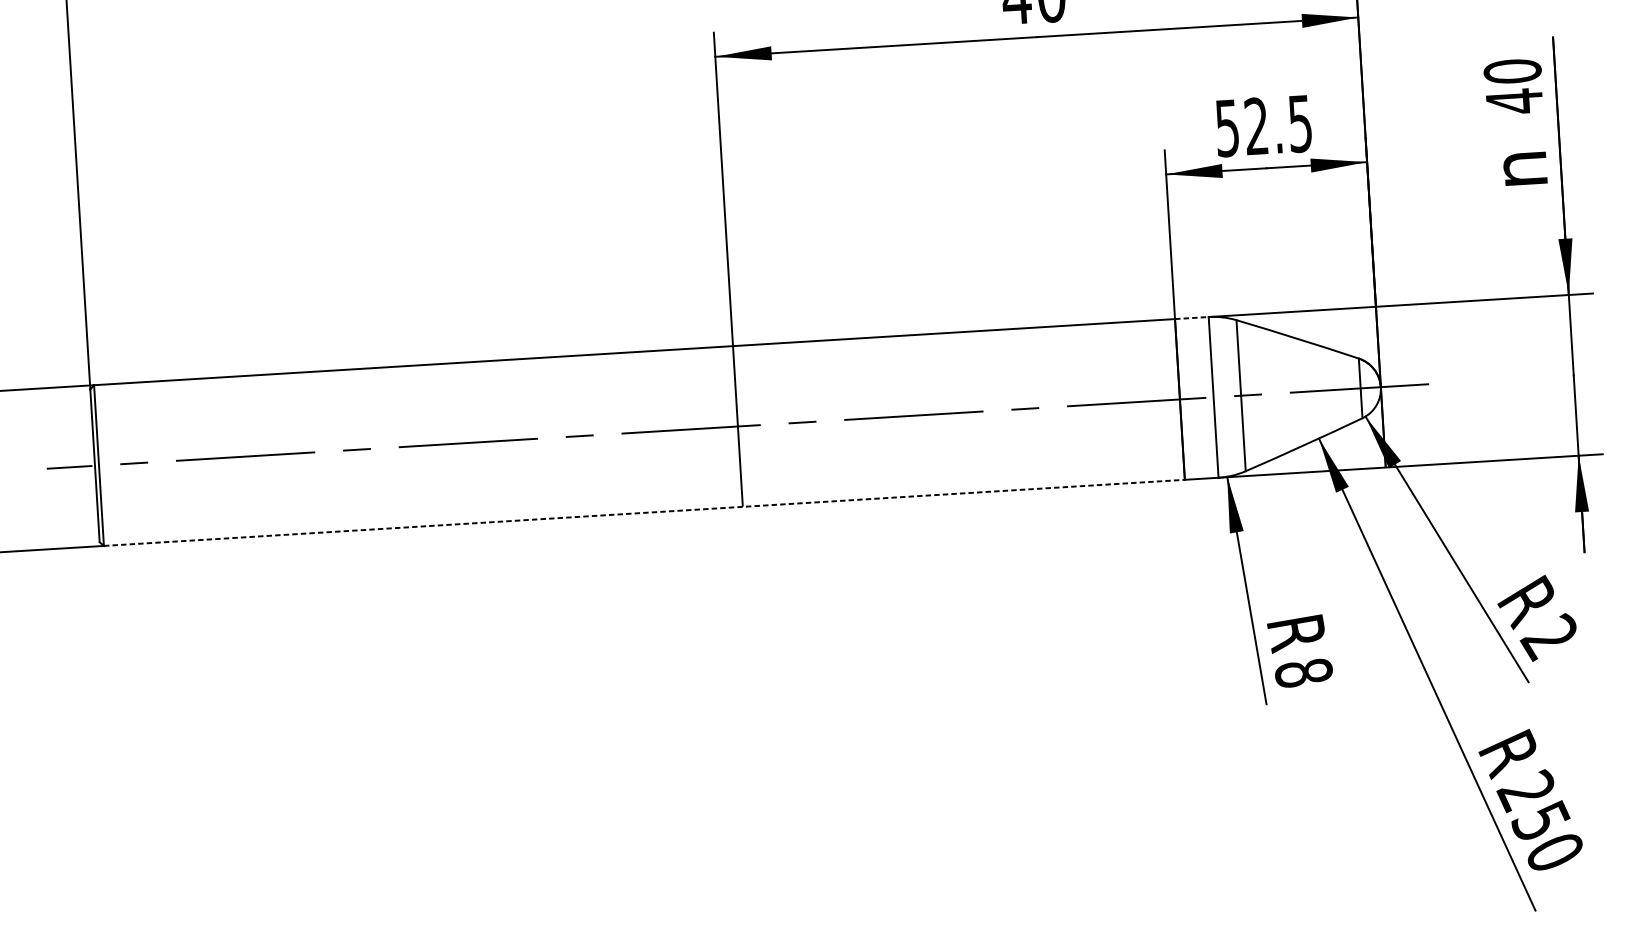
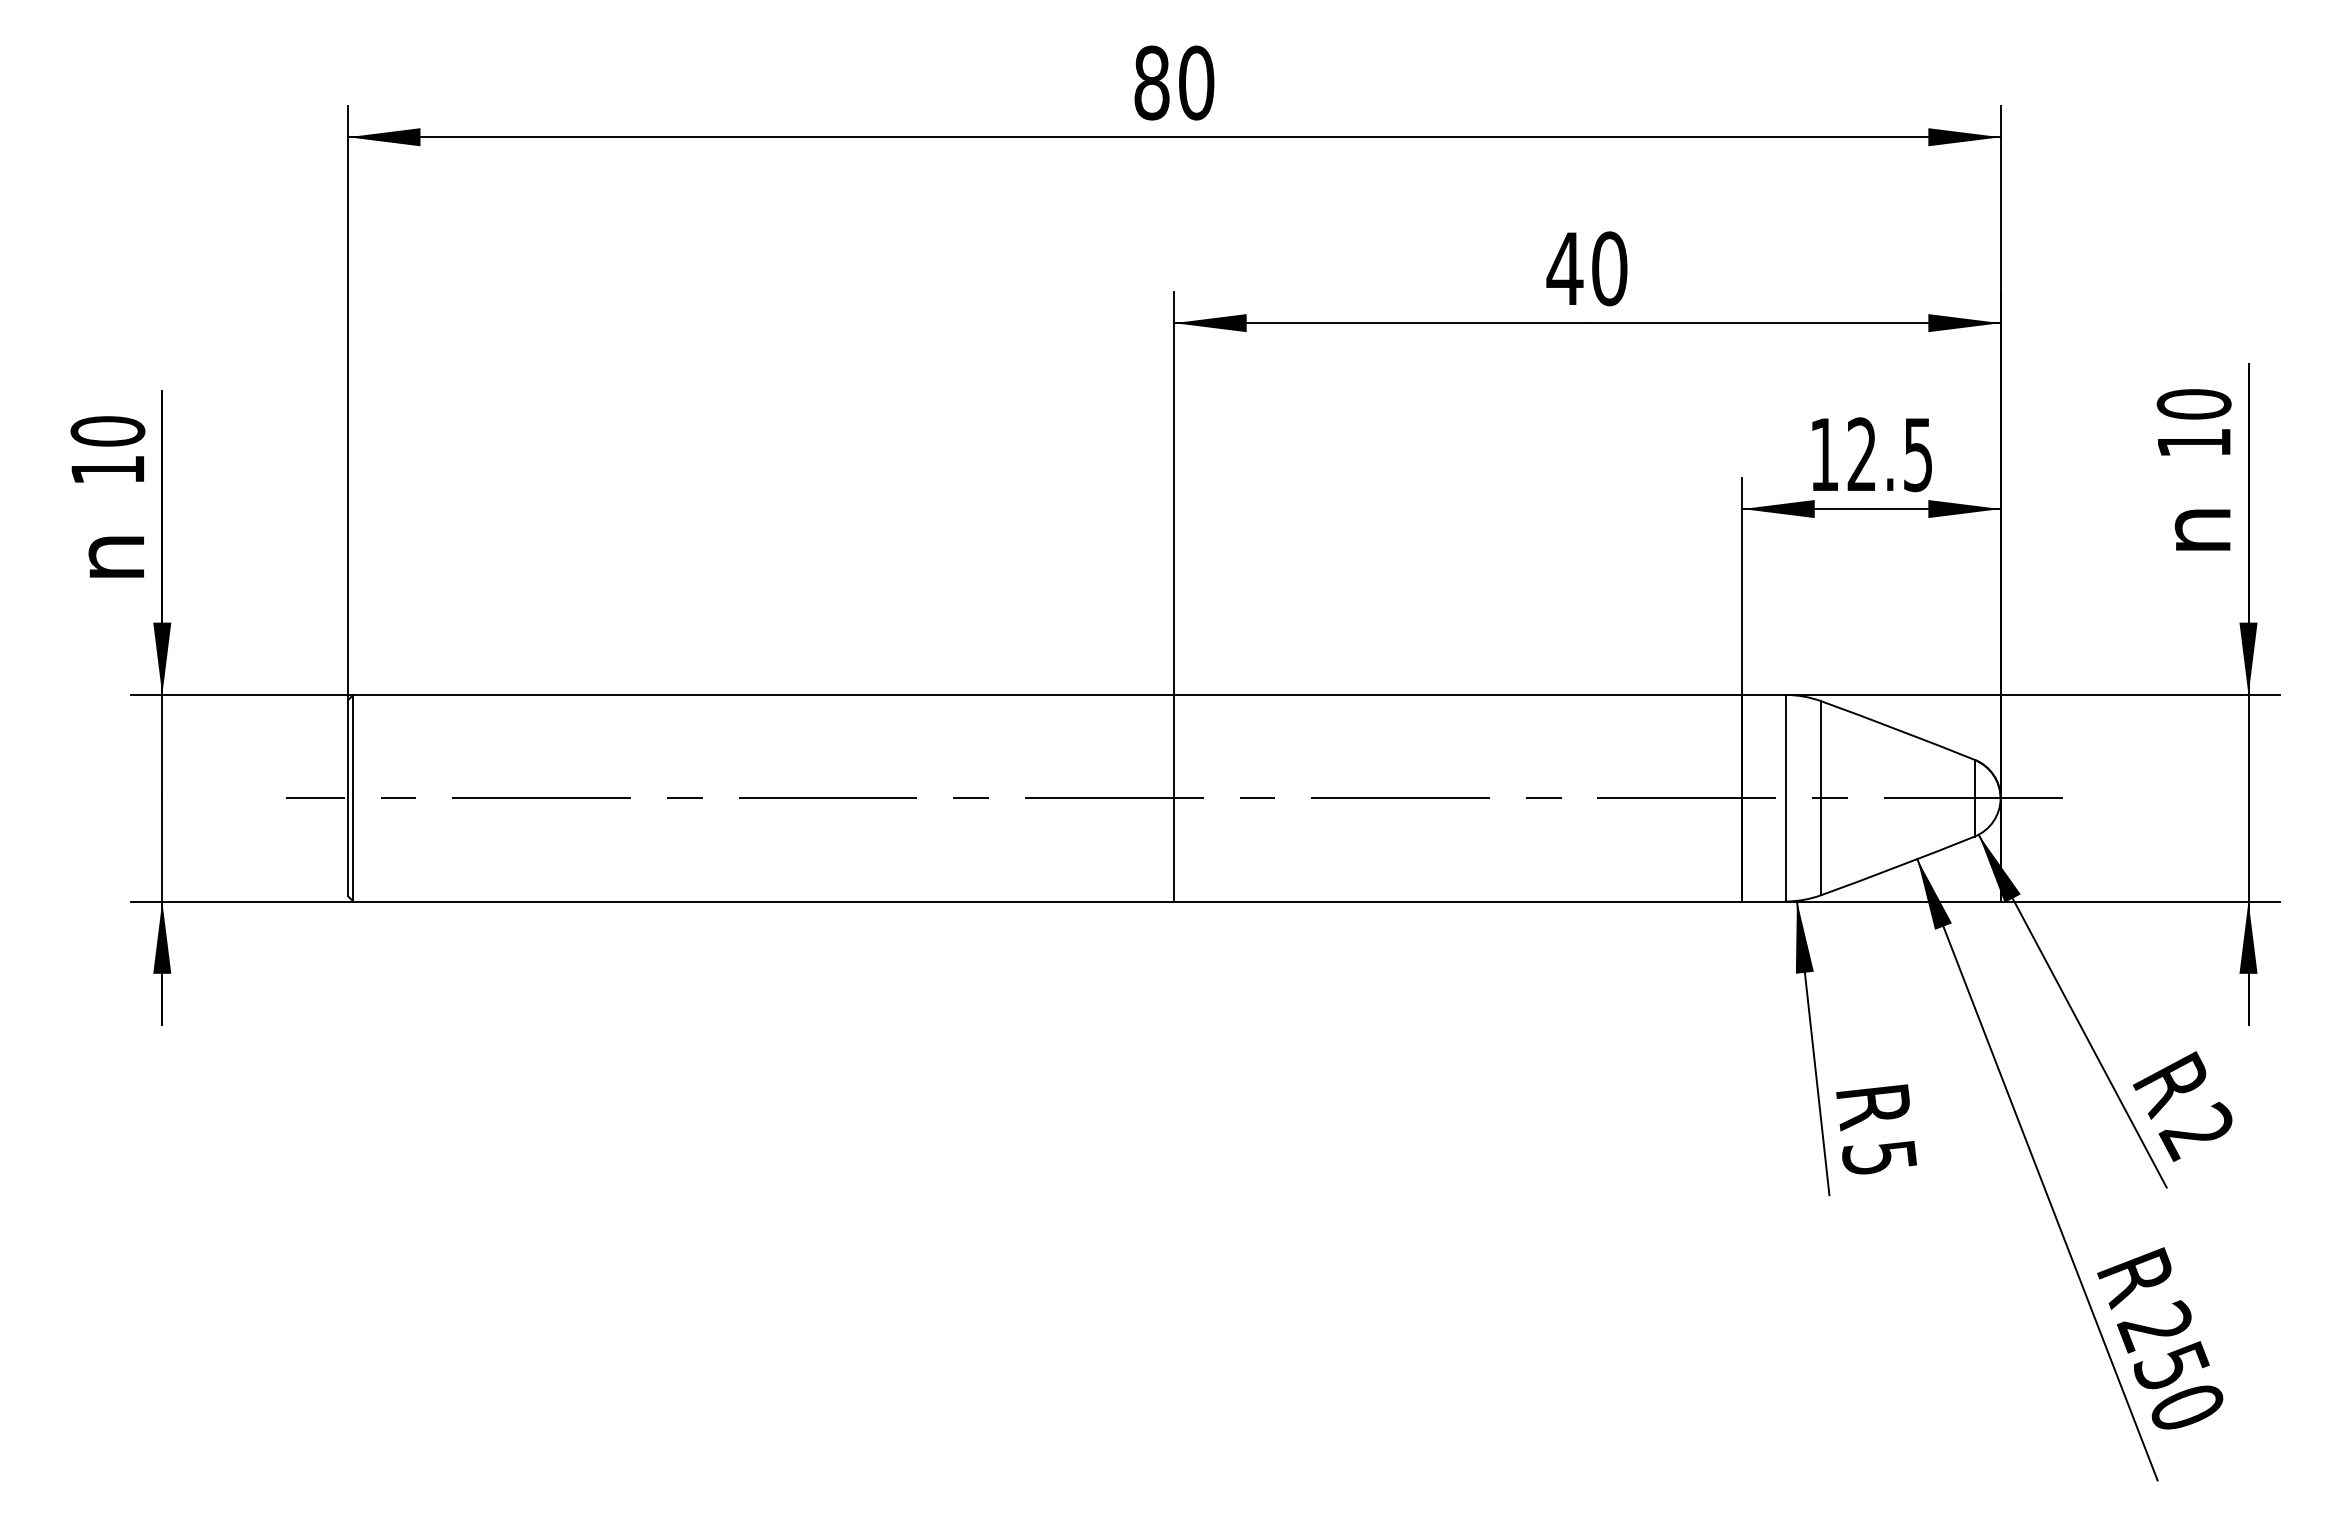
text: (1514, 101) -> (2194, 443), 40 -> 10
text: (1227, 128) -> (1824, 455), 52.5 -> 12.5
line: (1192, 317) -> (1764, 694), dashed -> solid
line: (644, 512) -> (1047, 901), dashed -> solid
text: (1303, 673) -> (1879, 1158), 8 -> 5

